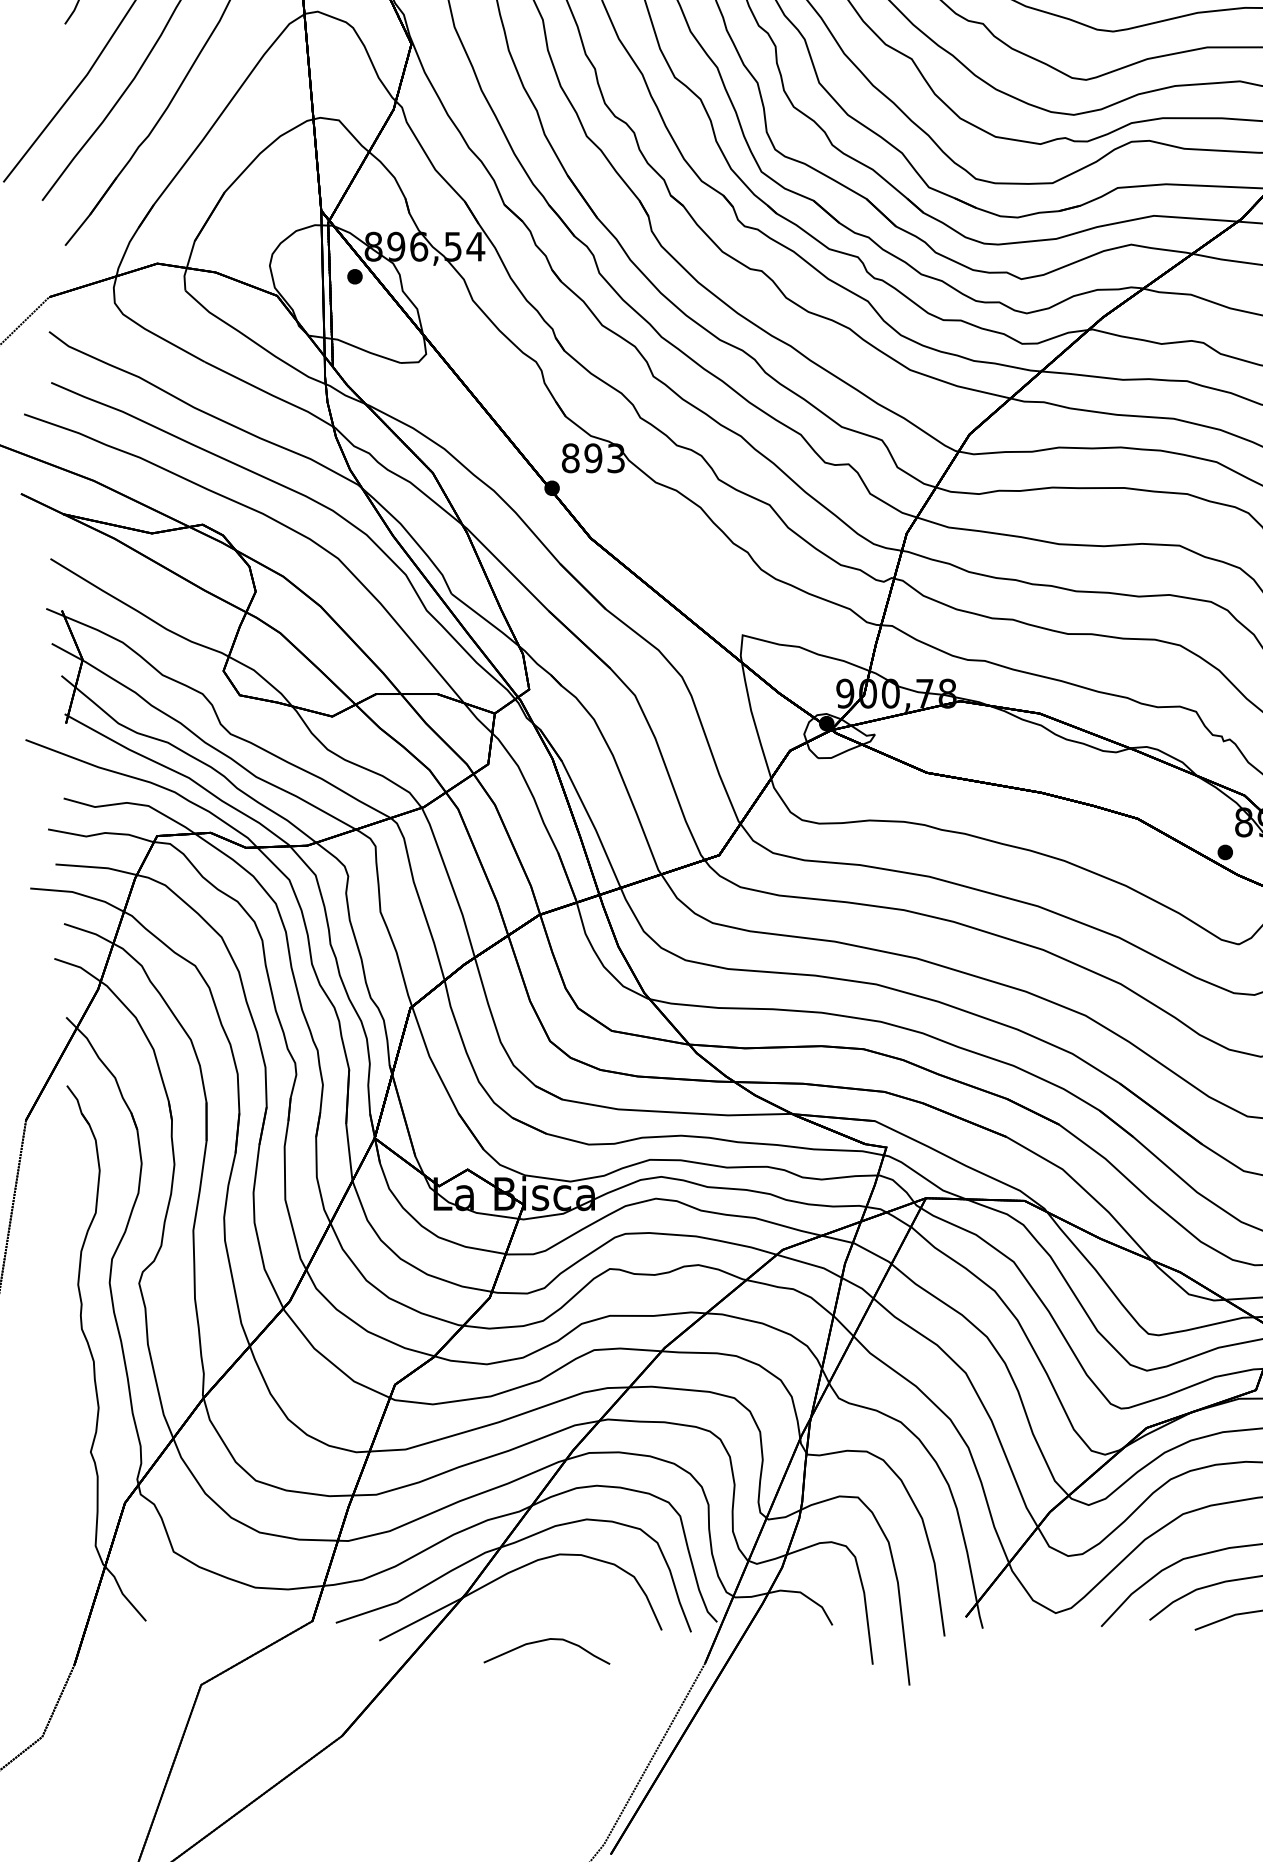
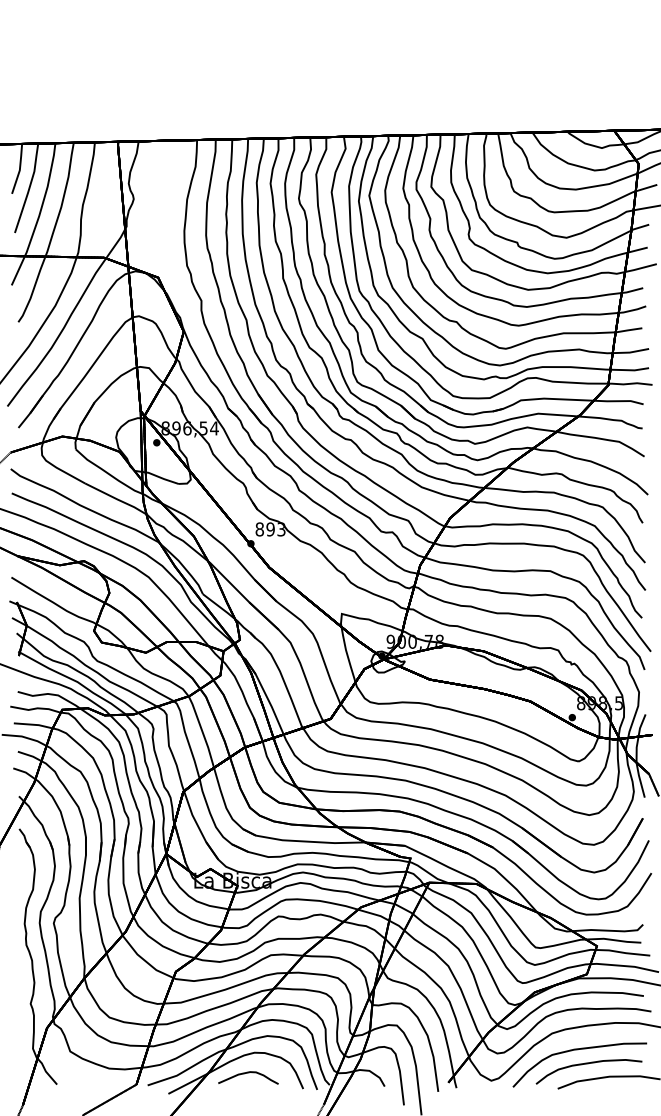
curve: (547, 1641) -> (248, 1073), moved

